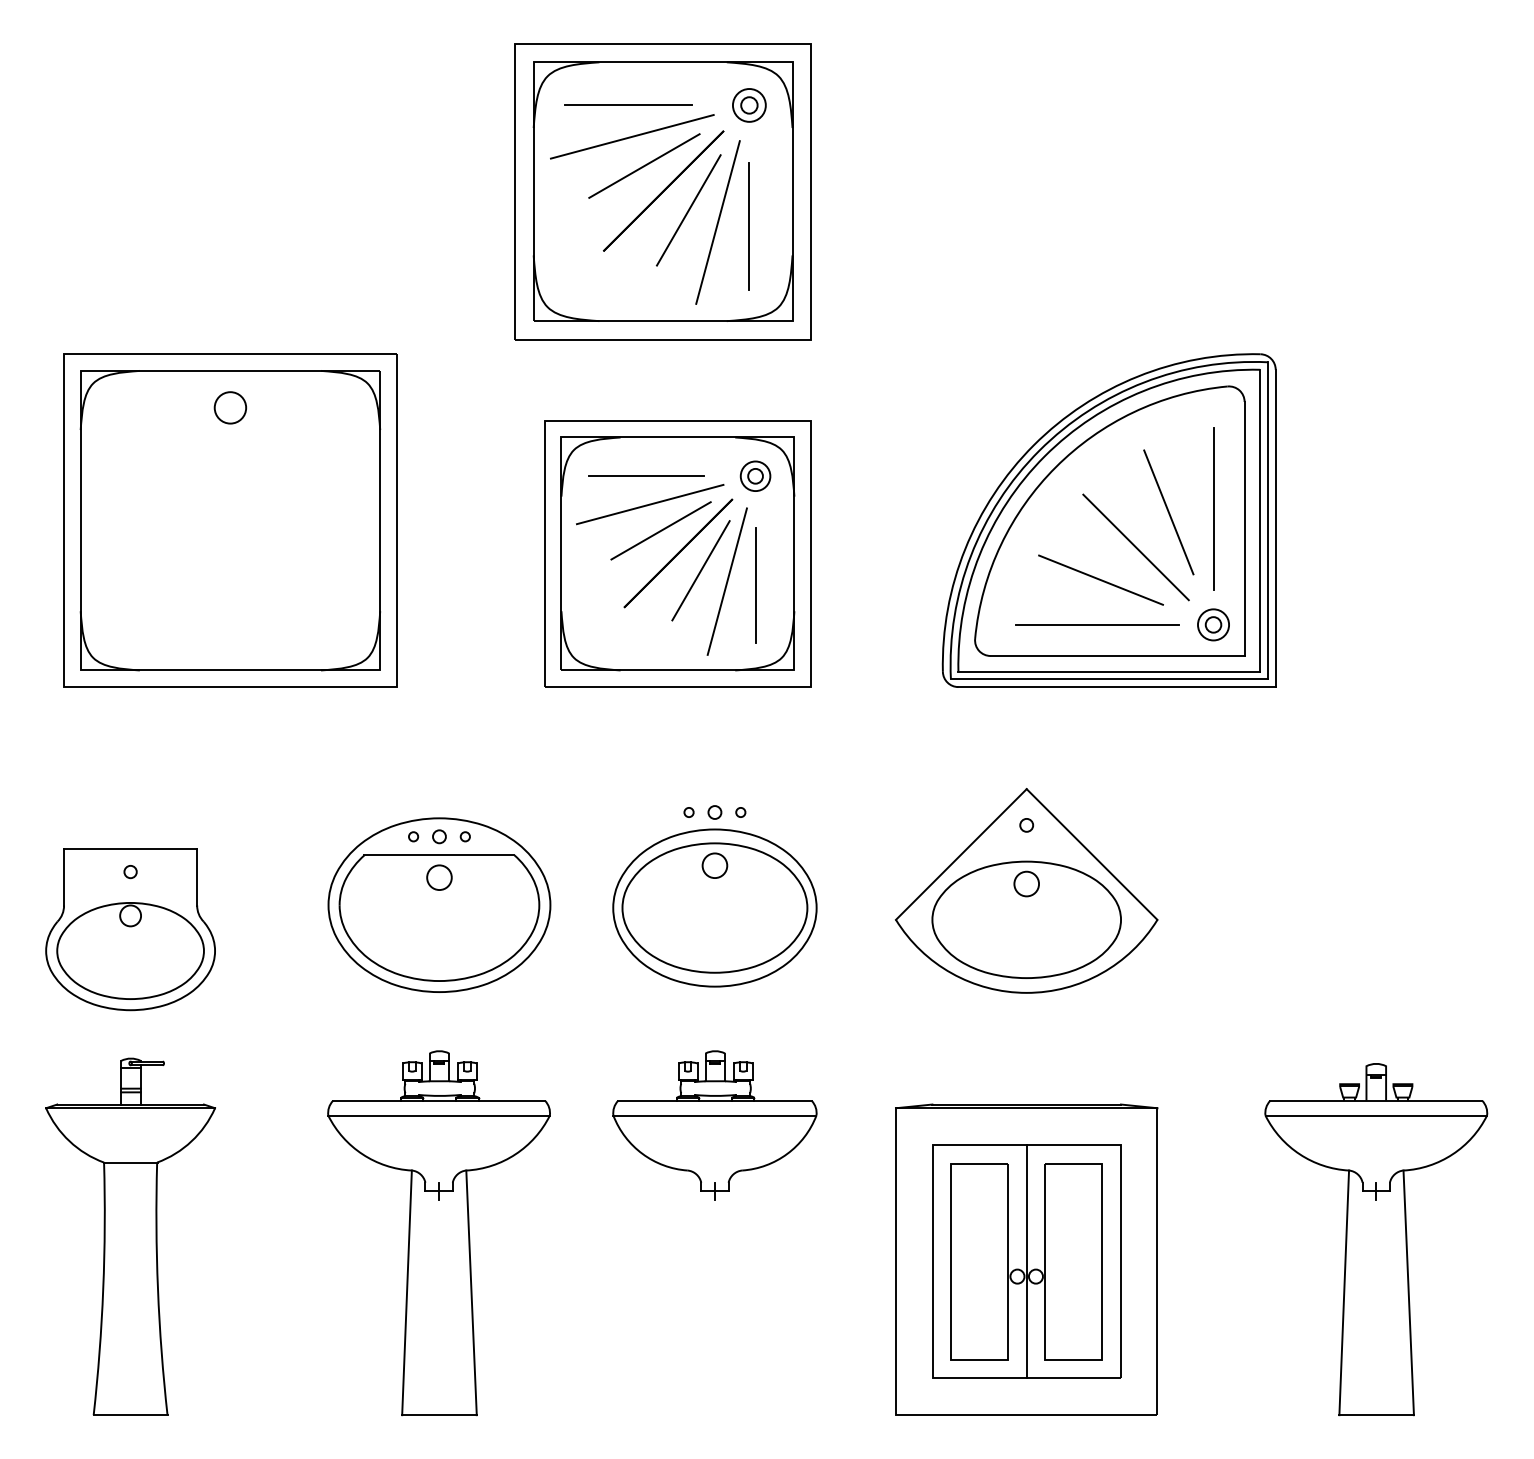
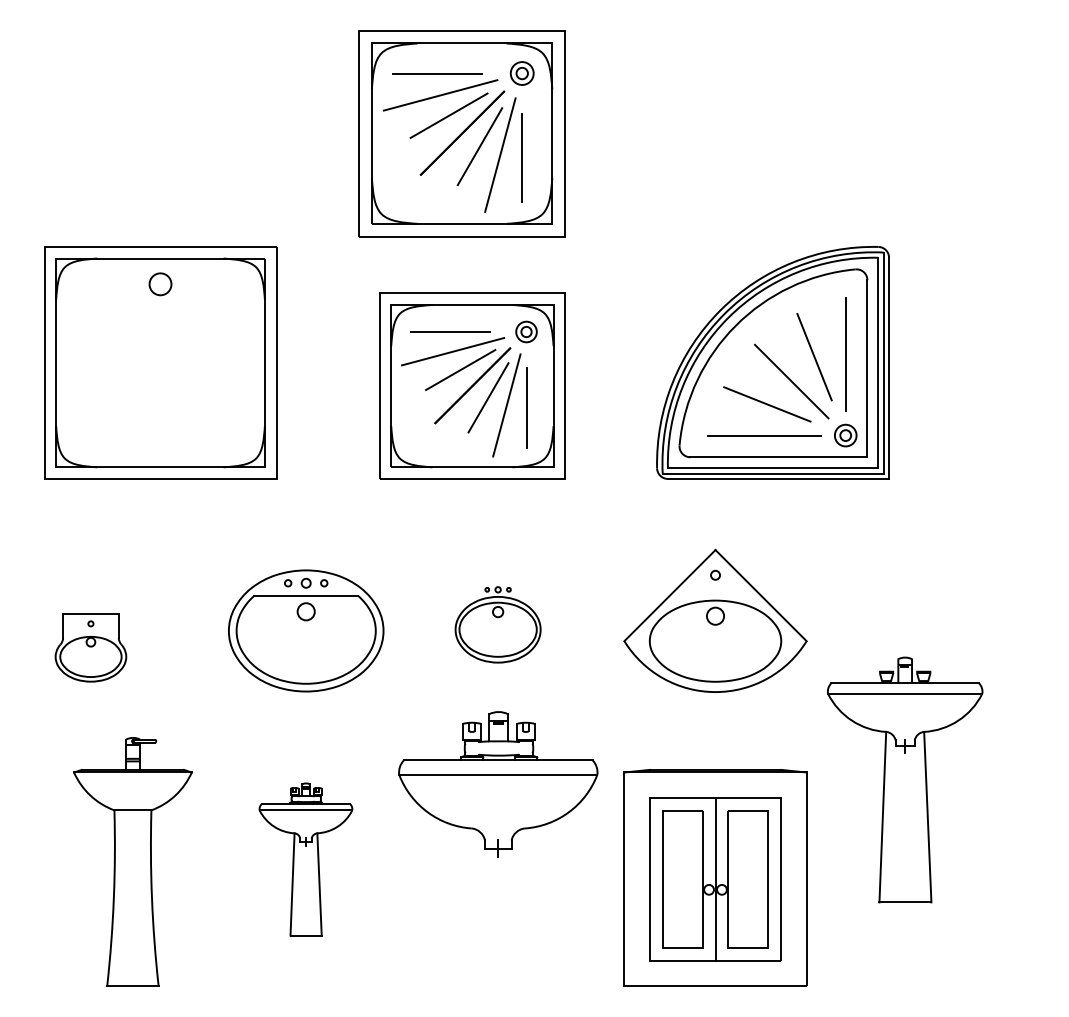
part: (713, 895) -> (497, 624), size x0.6
part: (129, 928) -> (90, 647), size x0.6
part: (713, 1125) -> (497, 784), size x1.4
part: (438, 1233) -> (305, 859), size x0.6
part: (129, 1235) -> (132, 861), moved
part: (1376, 1238) -> (905, 779), moved

